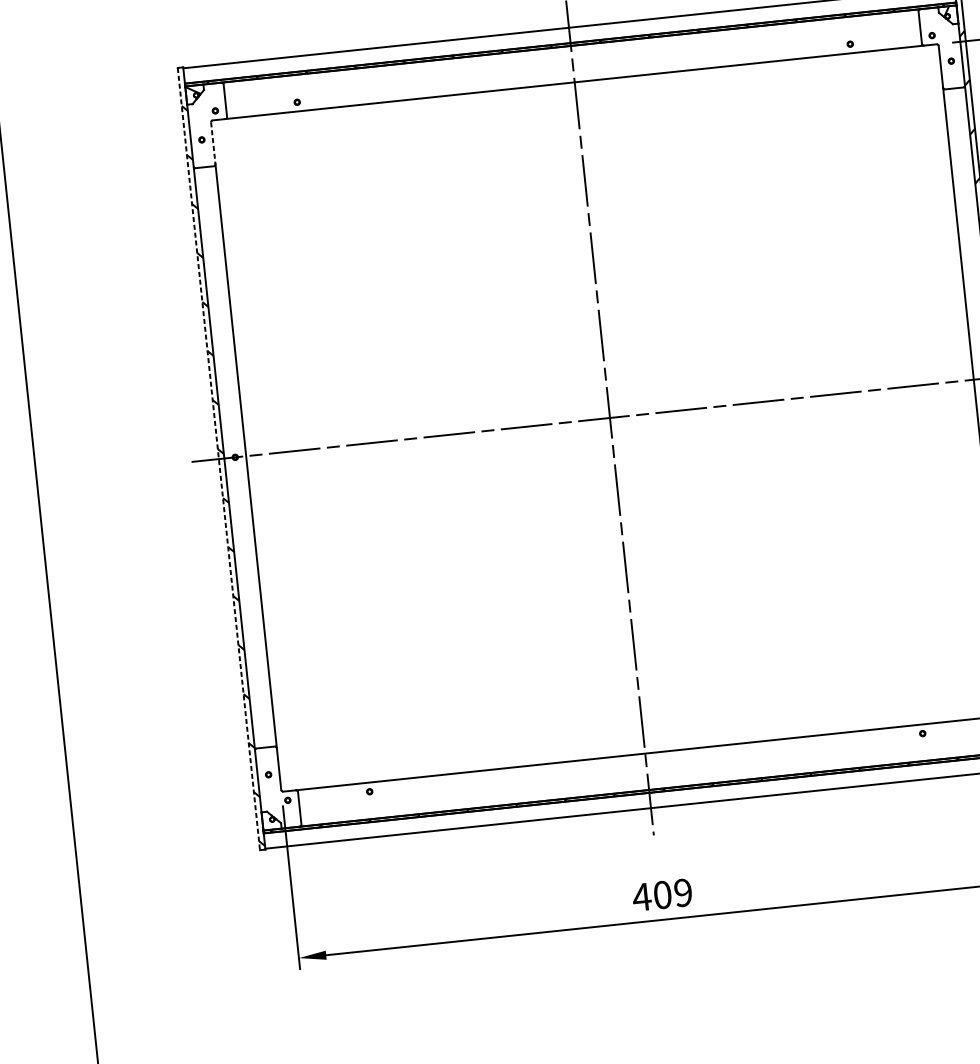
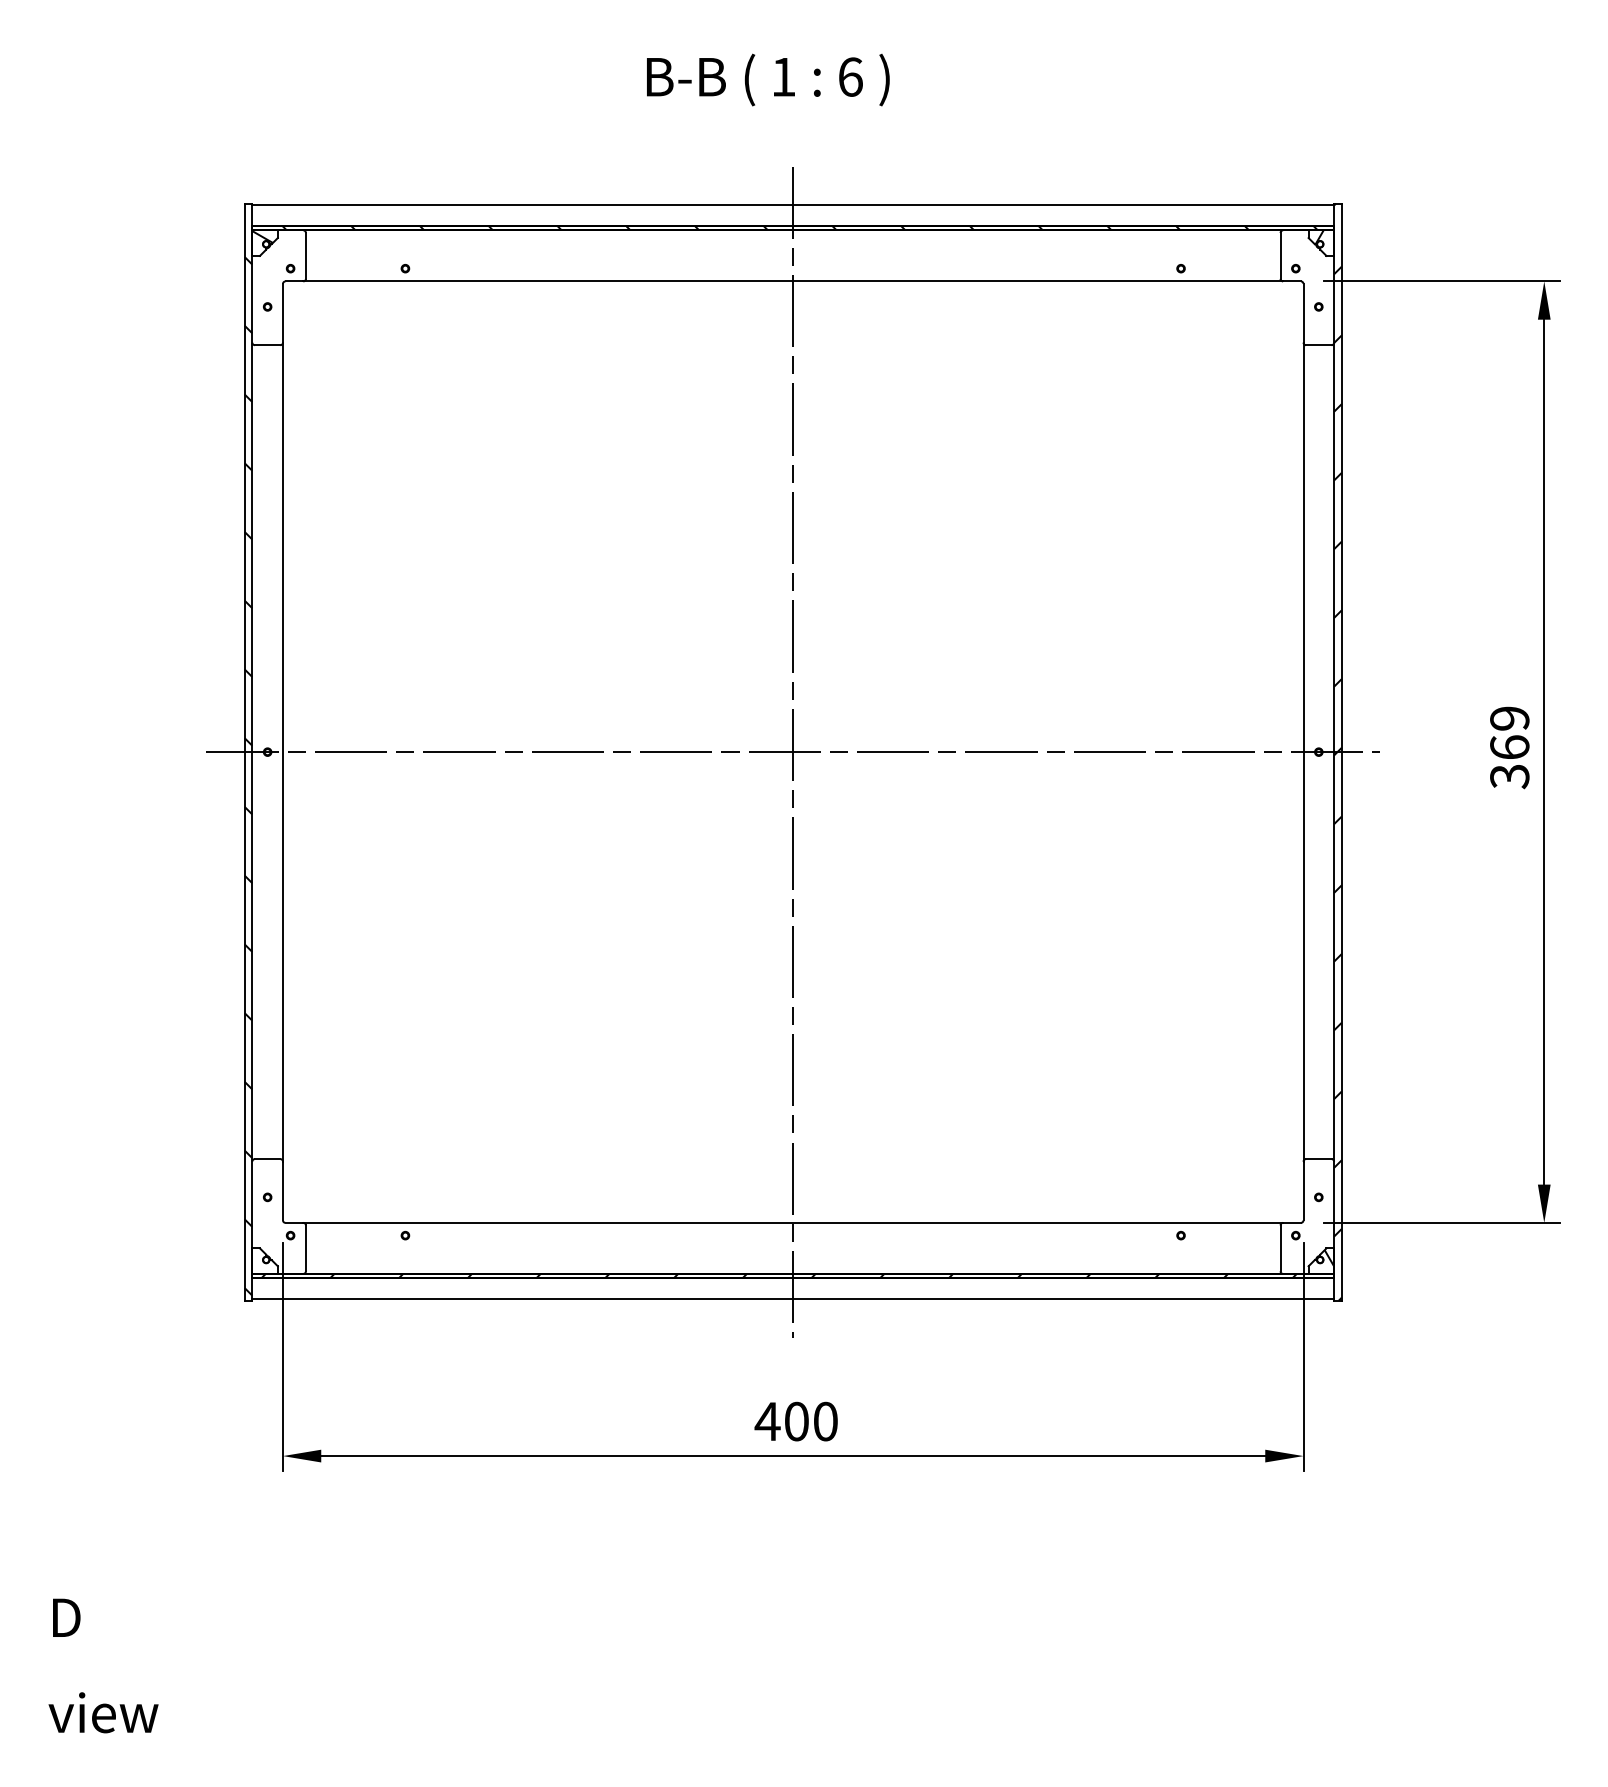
line: (212, 143) -> (282, 313), dashed -> solid
line: (218, 459) -> (244, 752), dashed -> solid
text: (683, 892) -> (825, 1421), 409 -> 400

